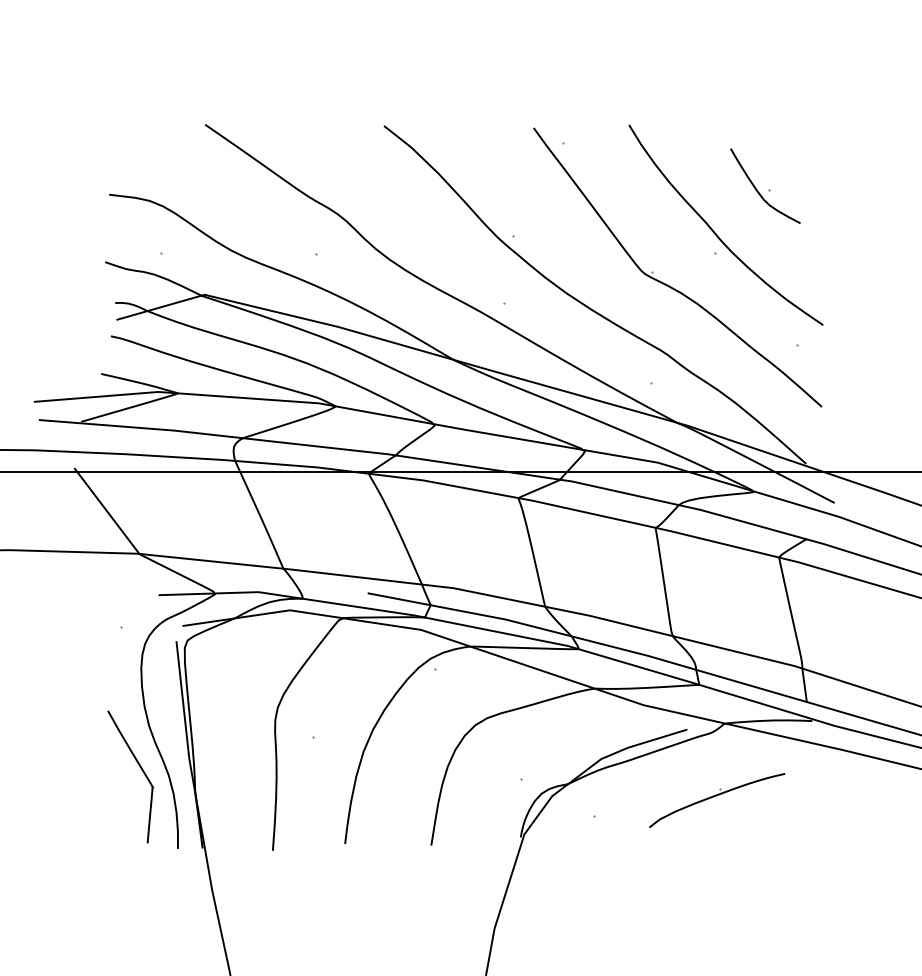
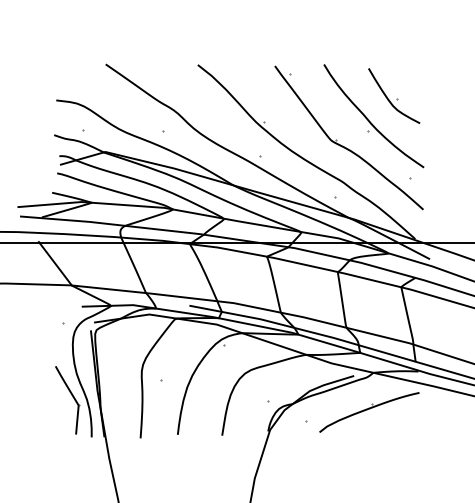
part: (765, 185) -> (394, 95), size x1.43
part: (717, 800) -> (369, 412), size x1.43

